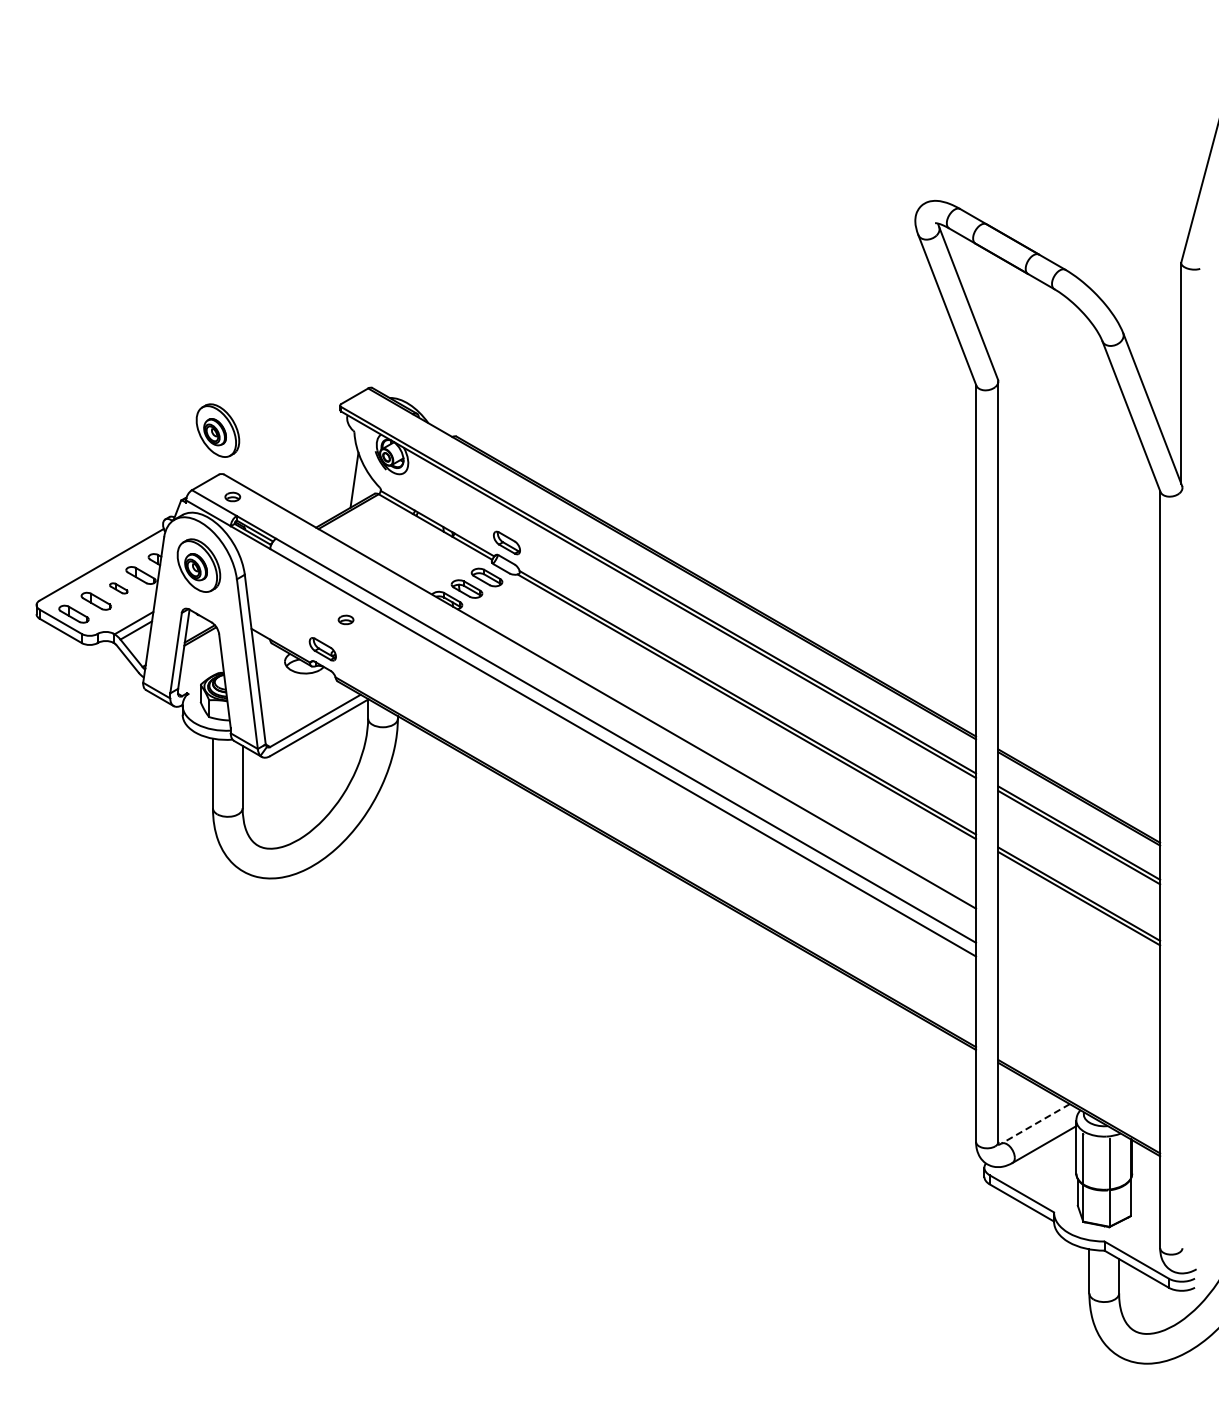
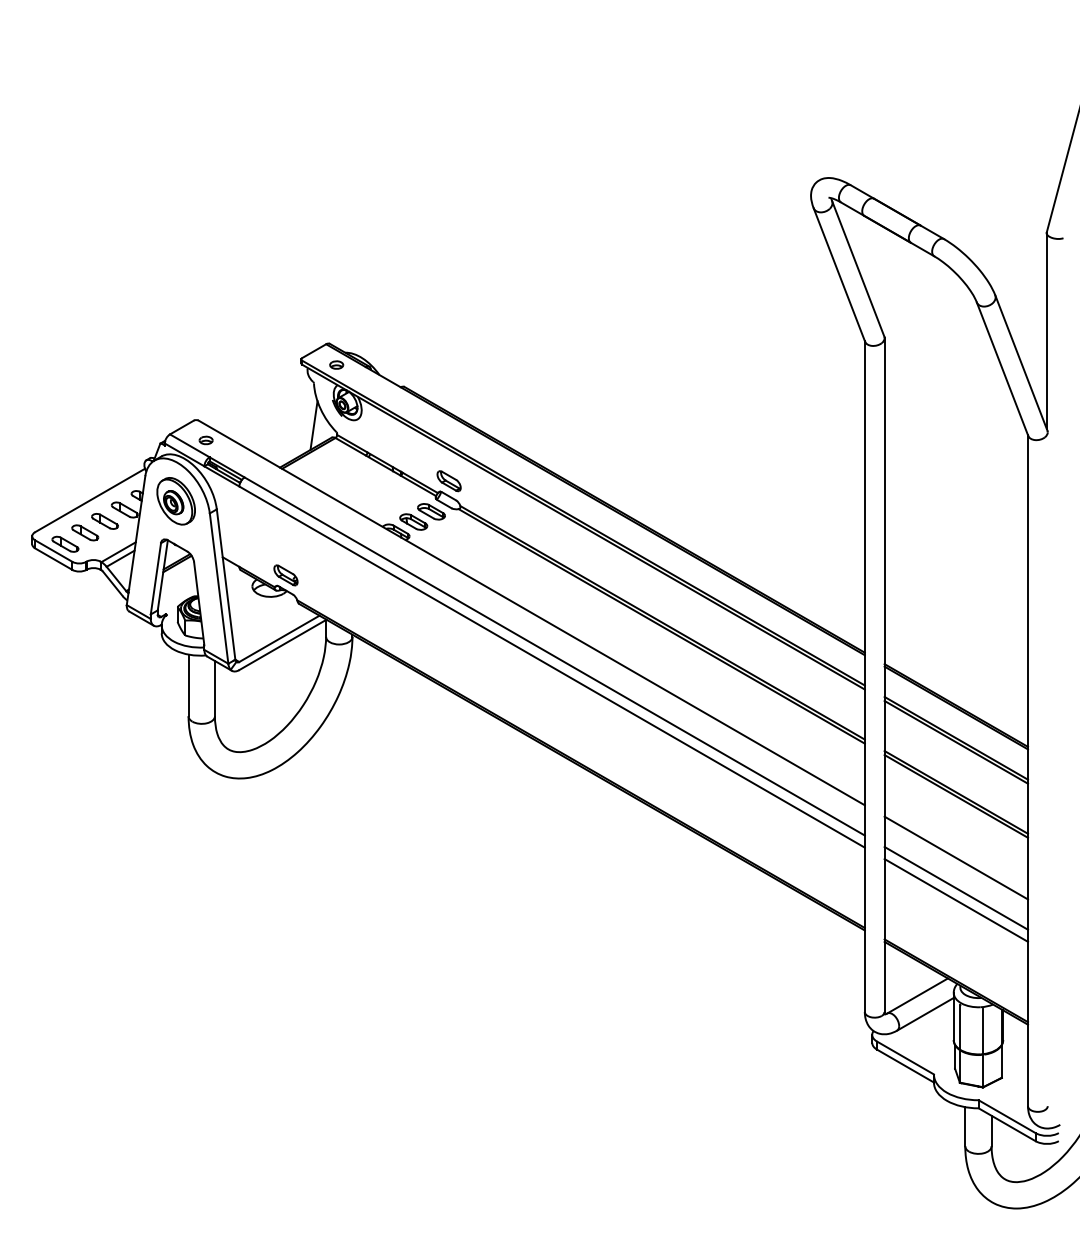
part: (217, 430) -> (192, 381), removed
part: (118, 588) -> (104, 521), size x1.67
part: (345, 619) -> (336, 364), moved
line: (1079, 967) -> (956, 857), added
line: (1079, 1002) -> (956, 888), added
line: (1079, 1015) -> (956, 899), added
line: (1035, 1123) -> (917, 995), dashed -> solid

